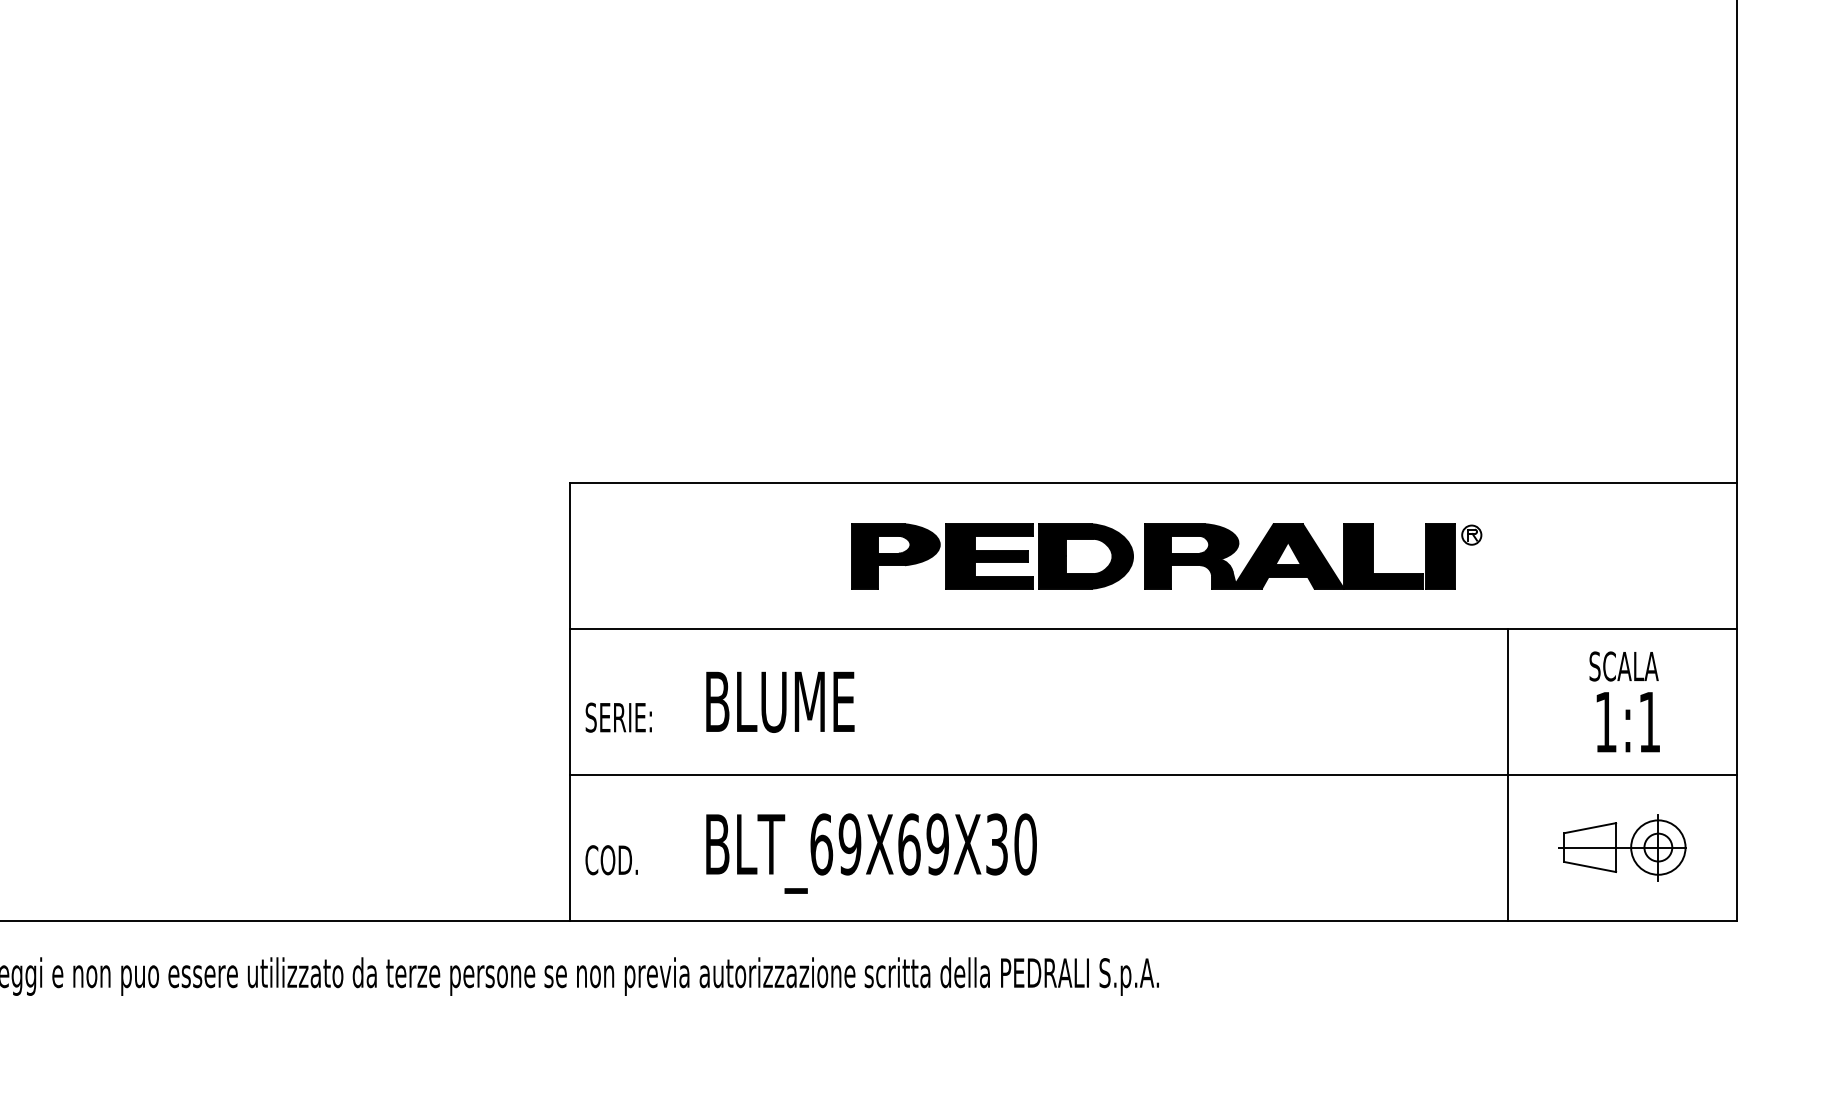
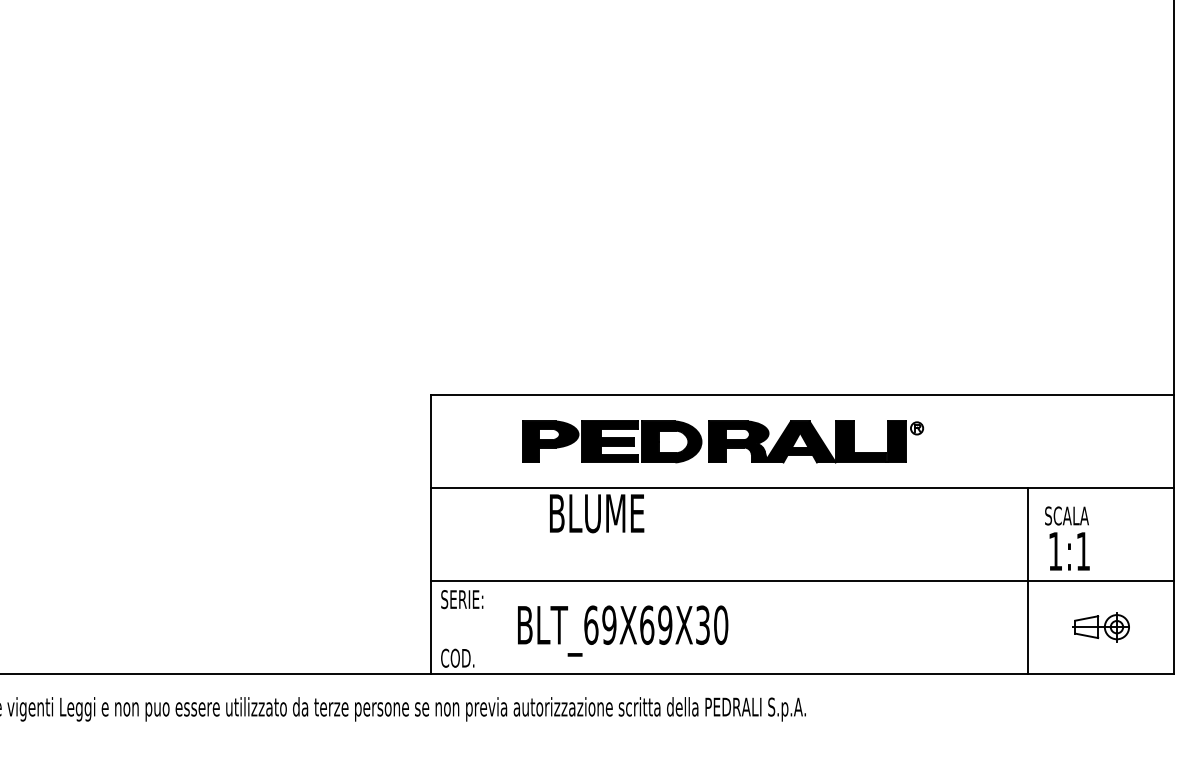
part: (1167, 555) -> (723, 441), moved
text: (781, 701) -> (597, 513), moved
text: (1624, 701) -> (1067, 538), moved
text: (619, 717) -> (462, 599), moved
part: (1621, 846) -> (1100, 626), size x0.7
text: (611, 858) -> (457, 657), moved

